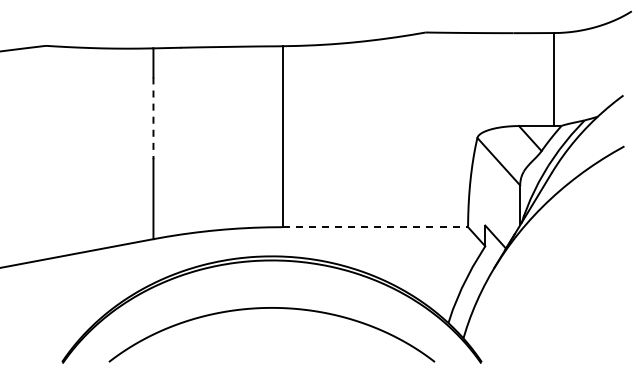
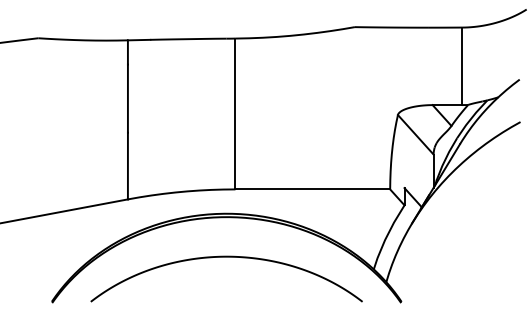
line: (153, 118) -> (127, 98), dashed -> solid
line: (375, 227) -> (313, 189), dashed -> solid

